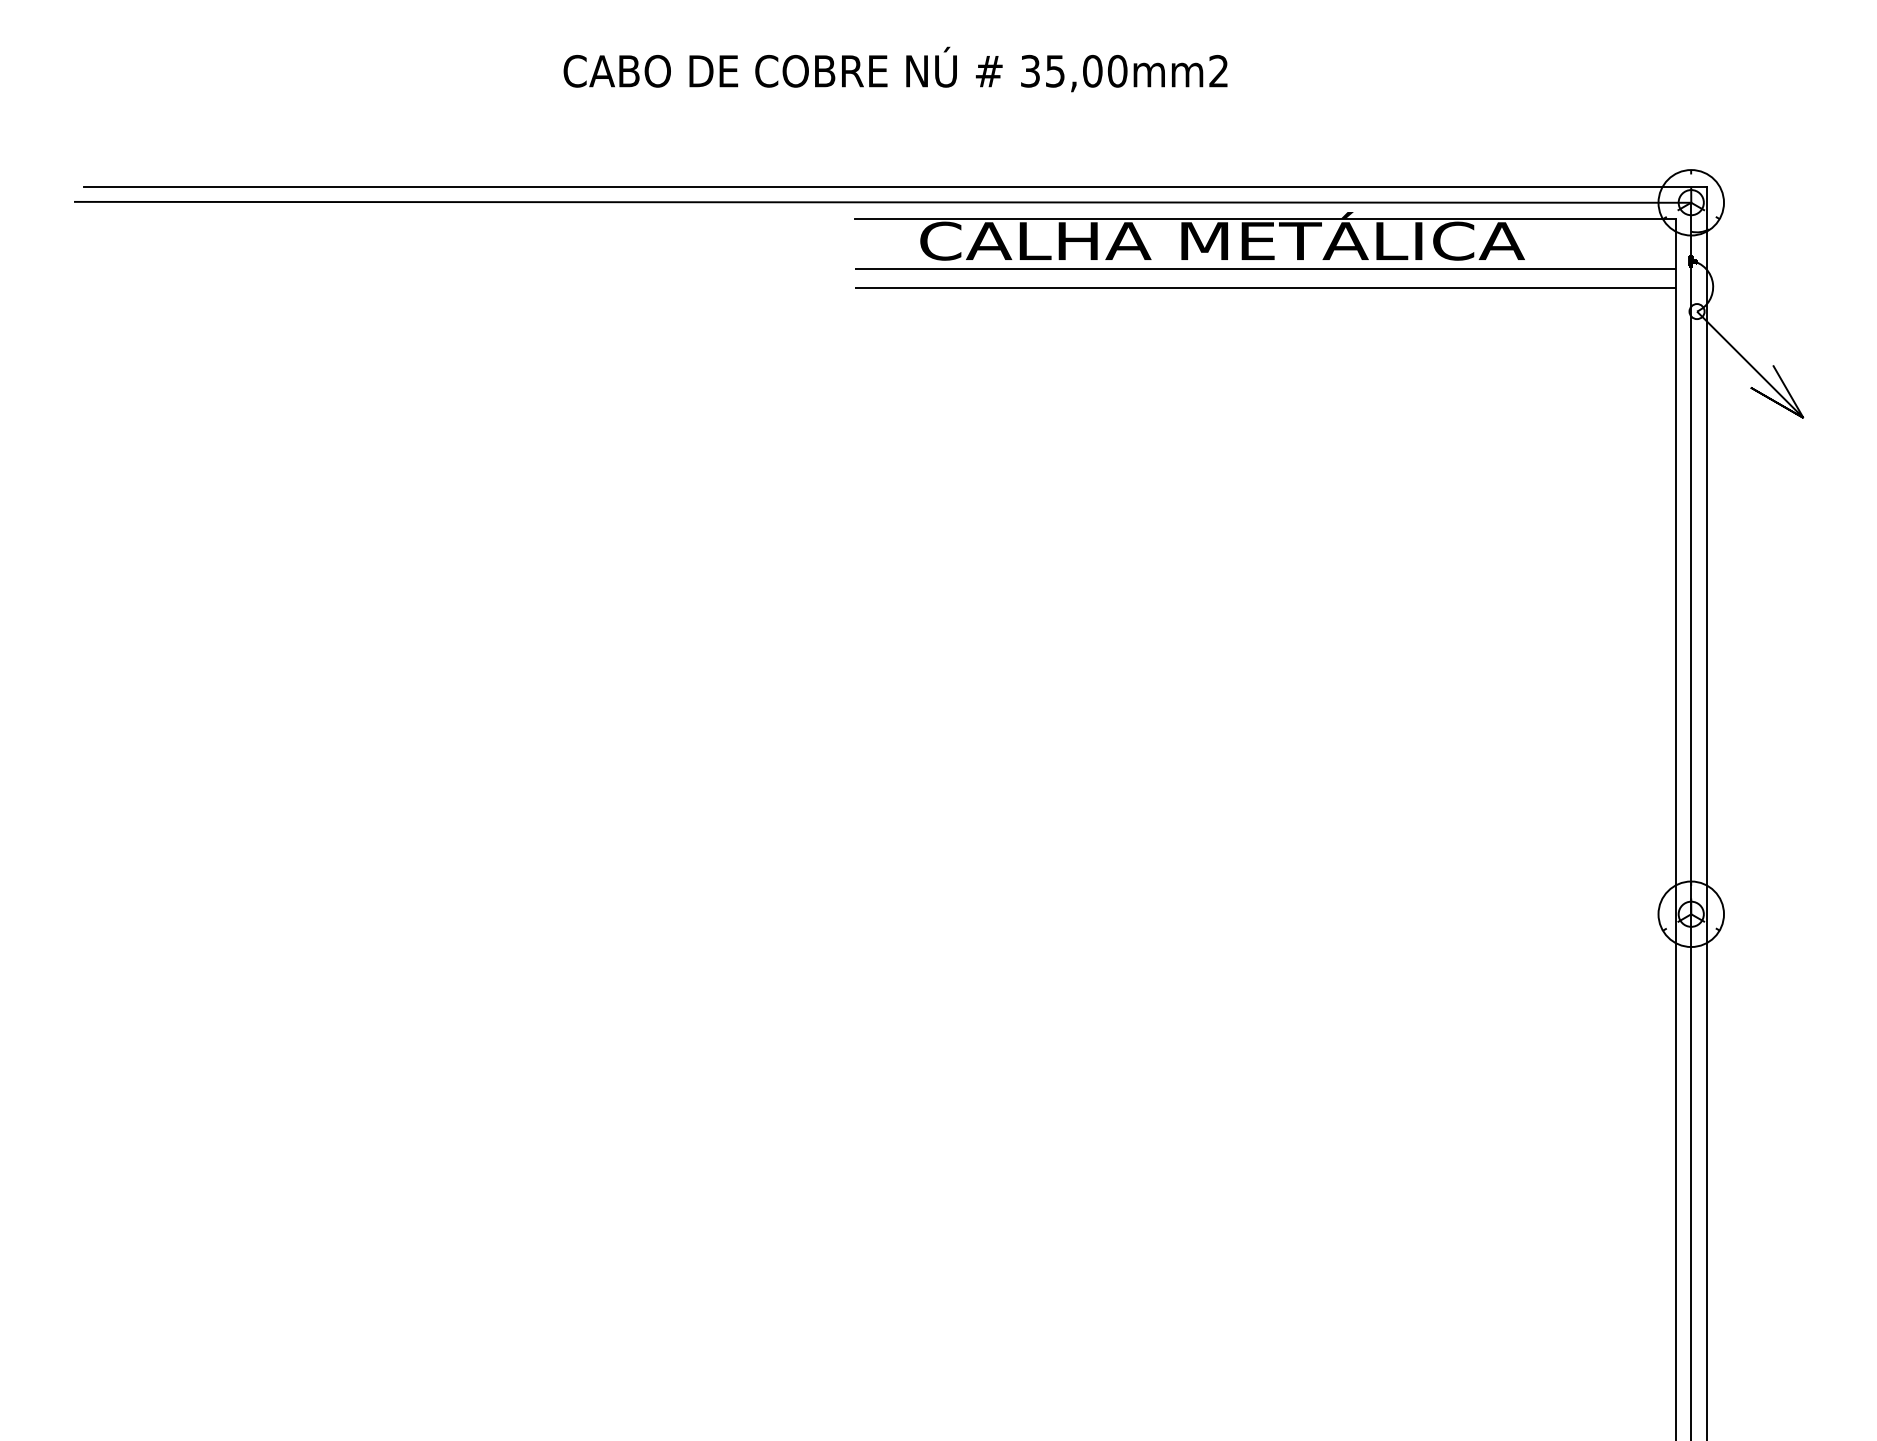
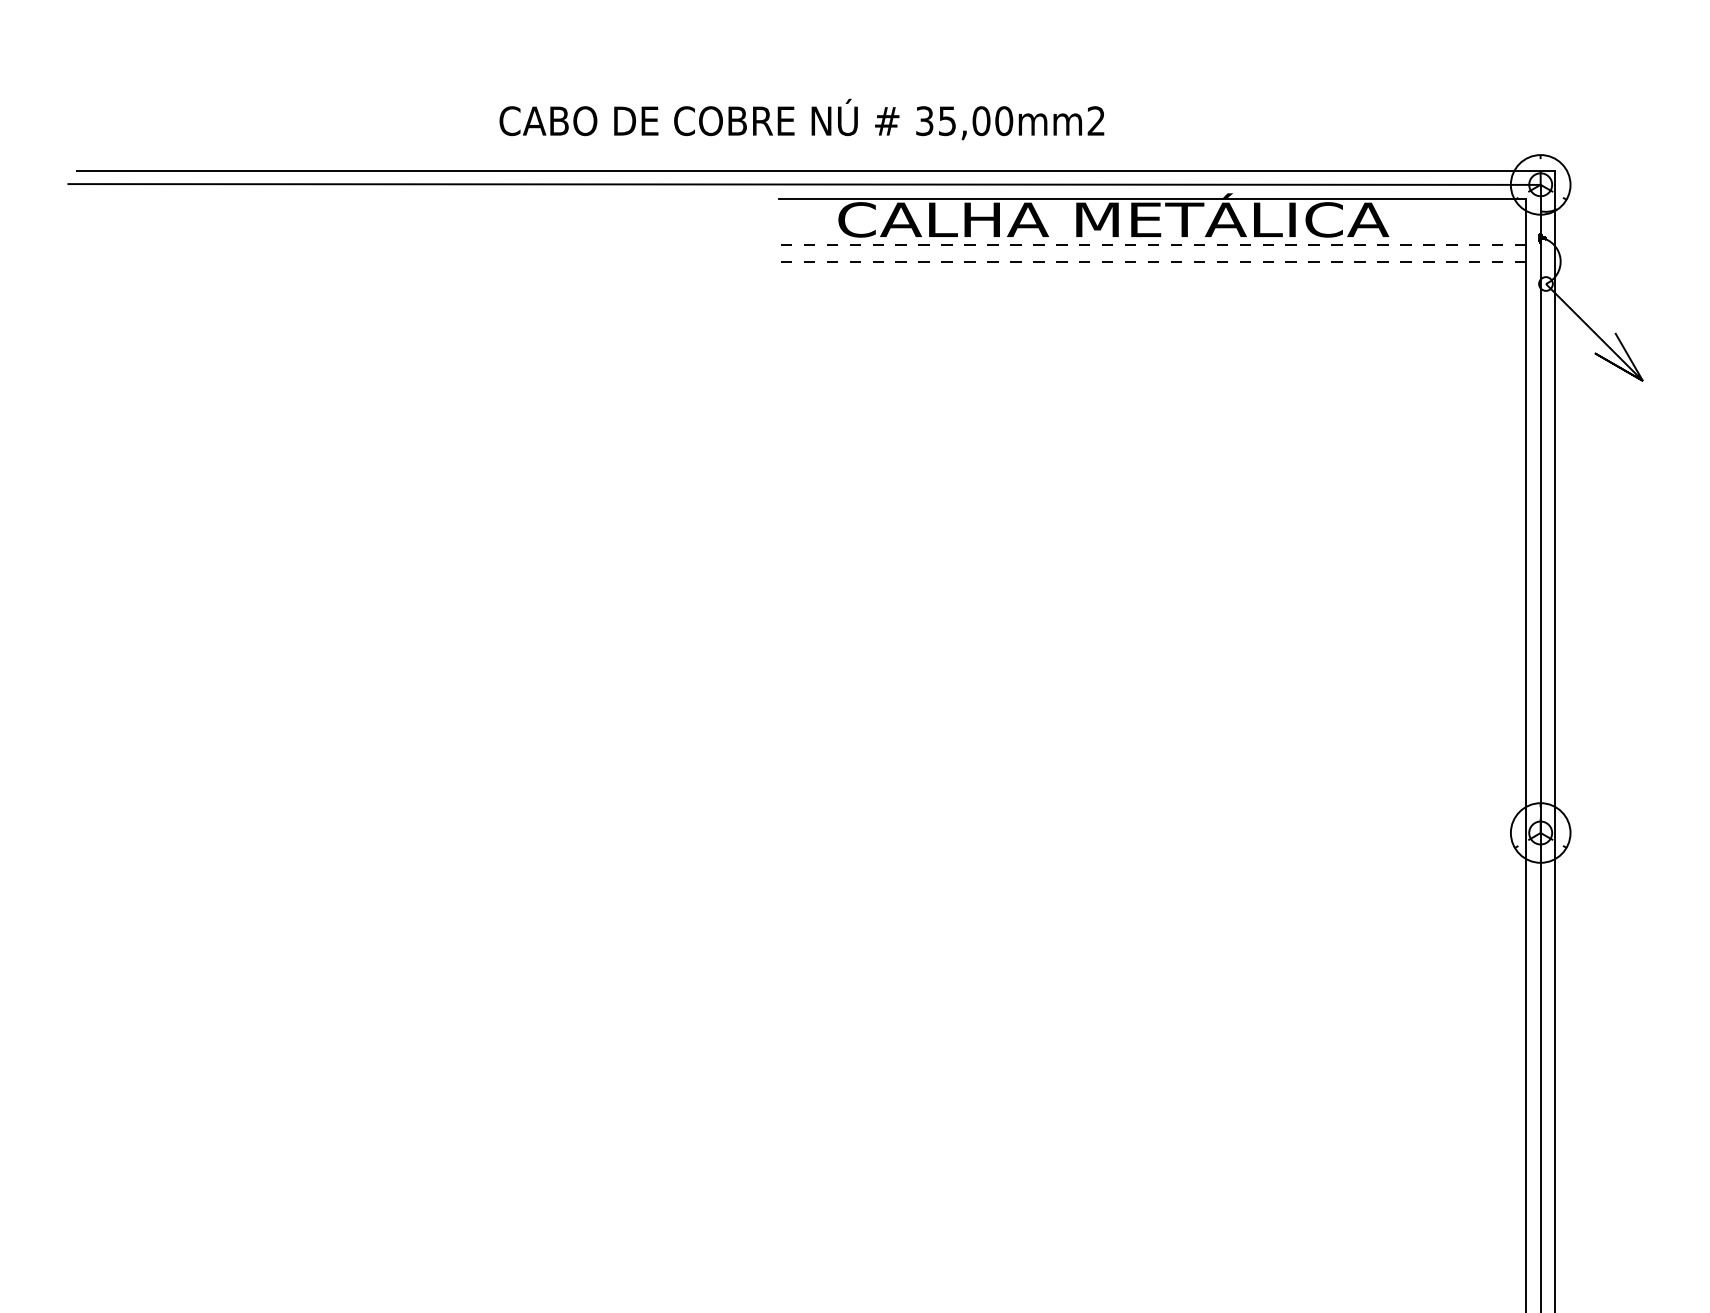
text: (895, 69) -> (801, 119), moved
line: (1265, 269) -> (1152, 245), solid -> dashed
line: (1265, 287) -> (1152, 262), solid -> dashed

